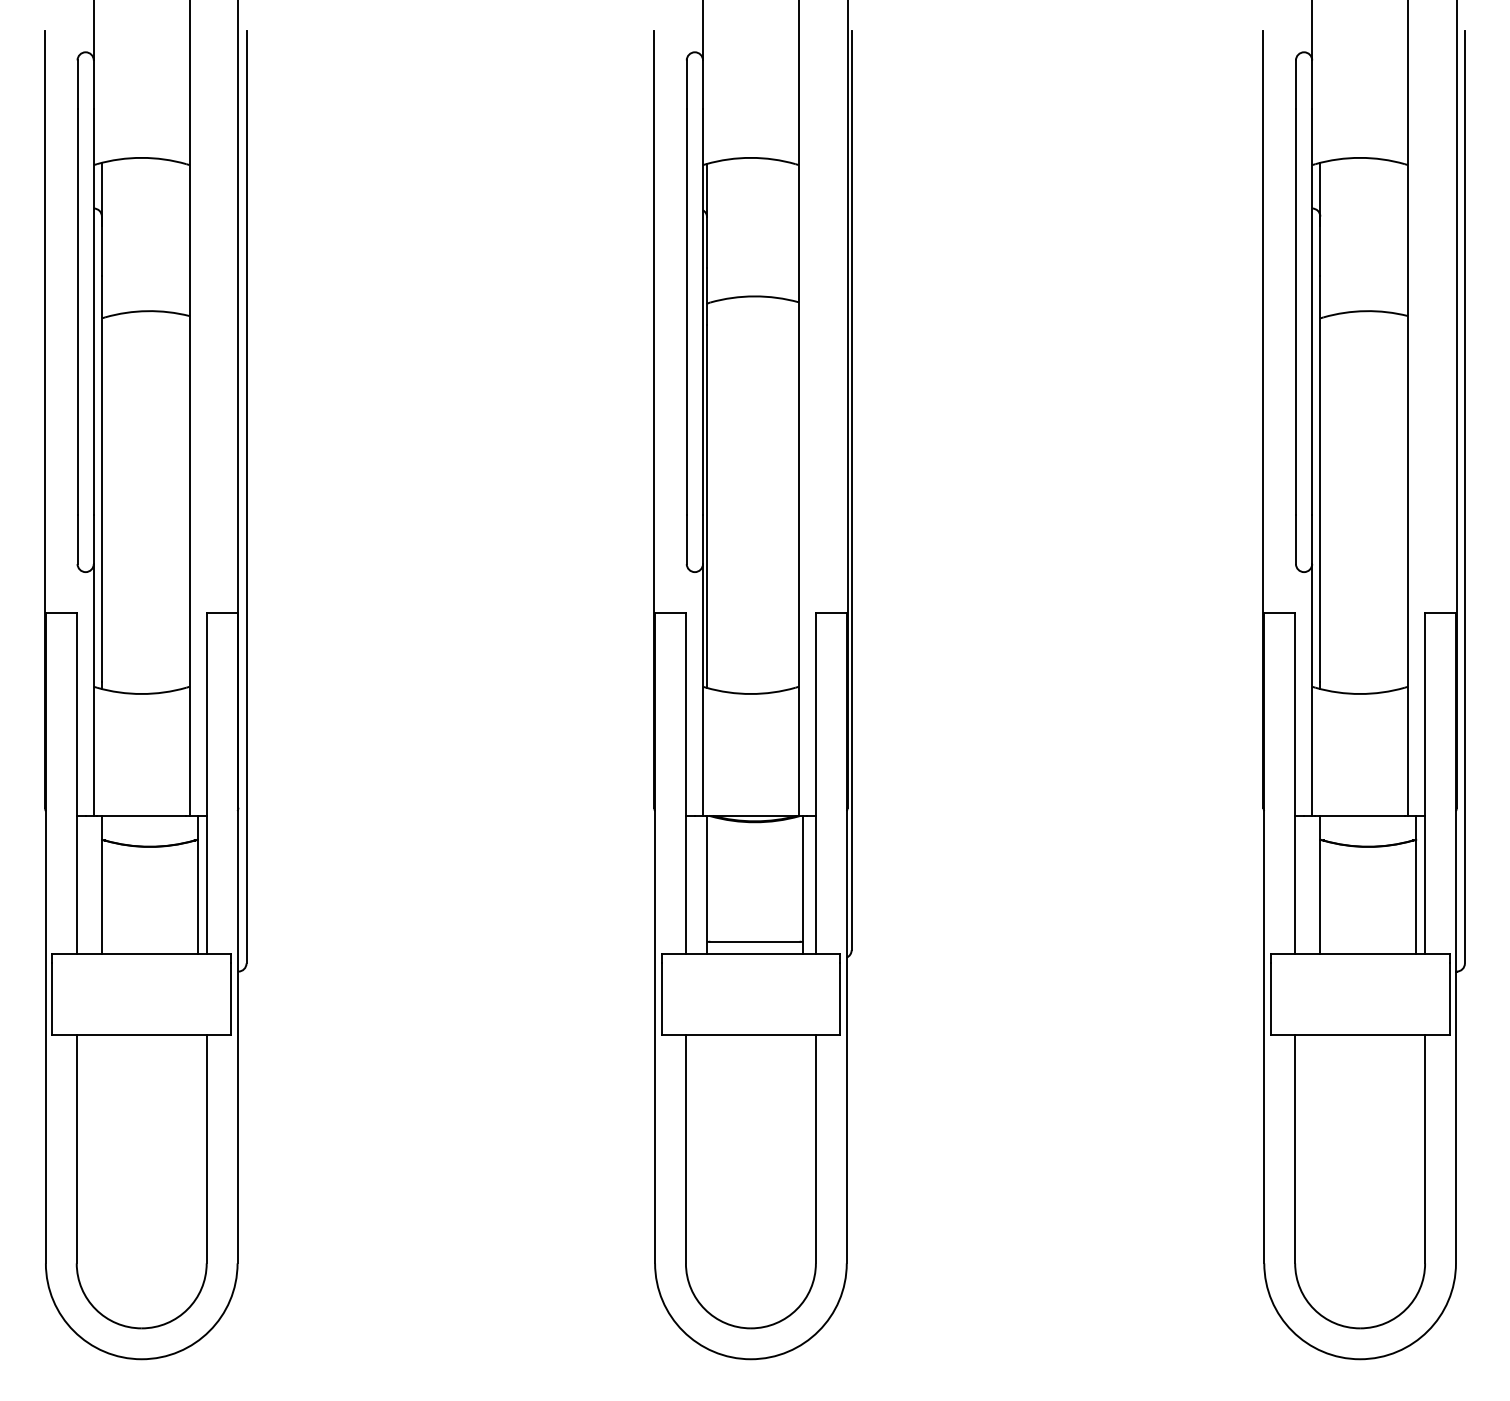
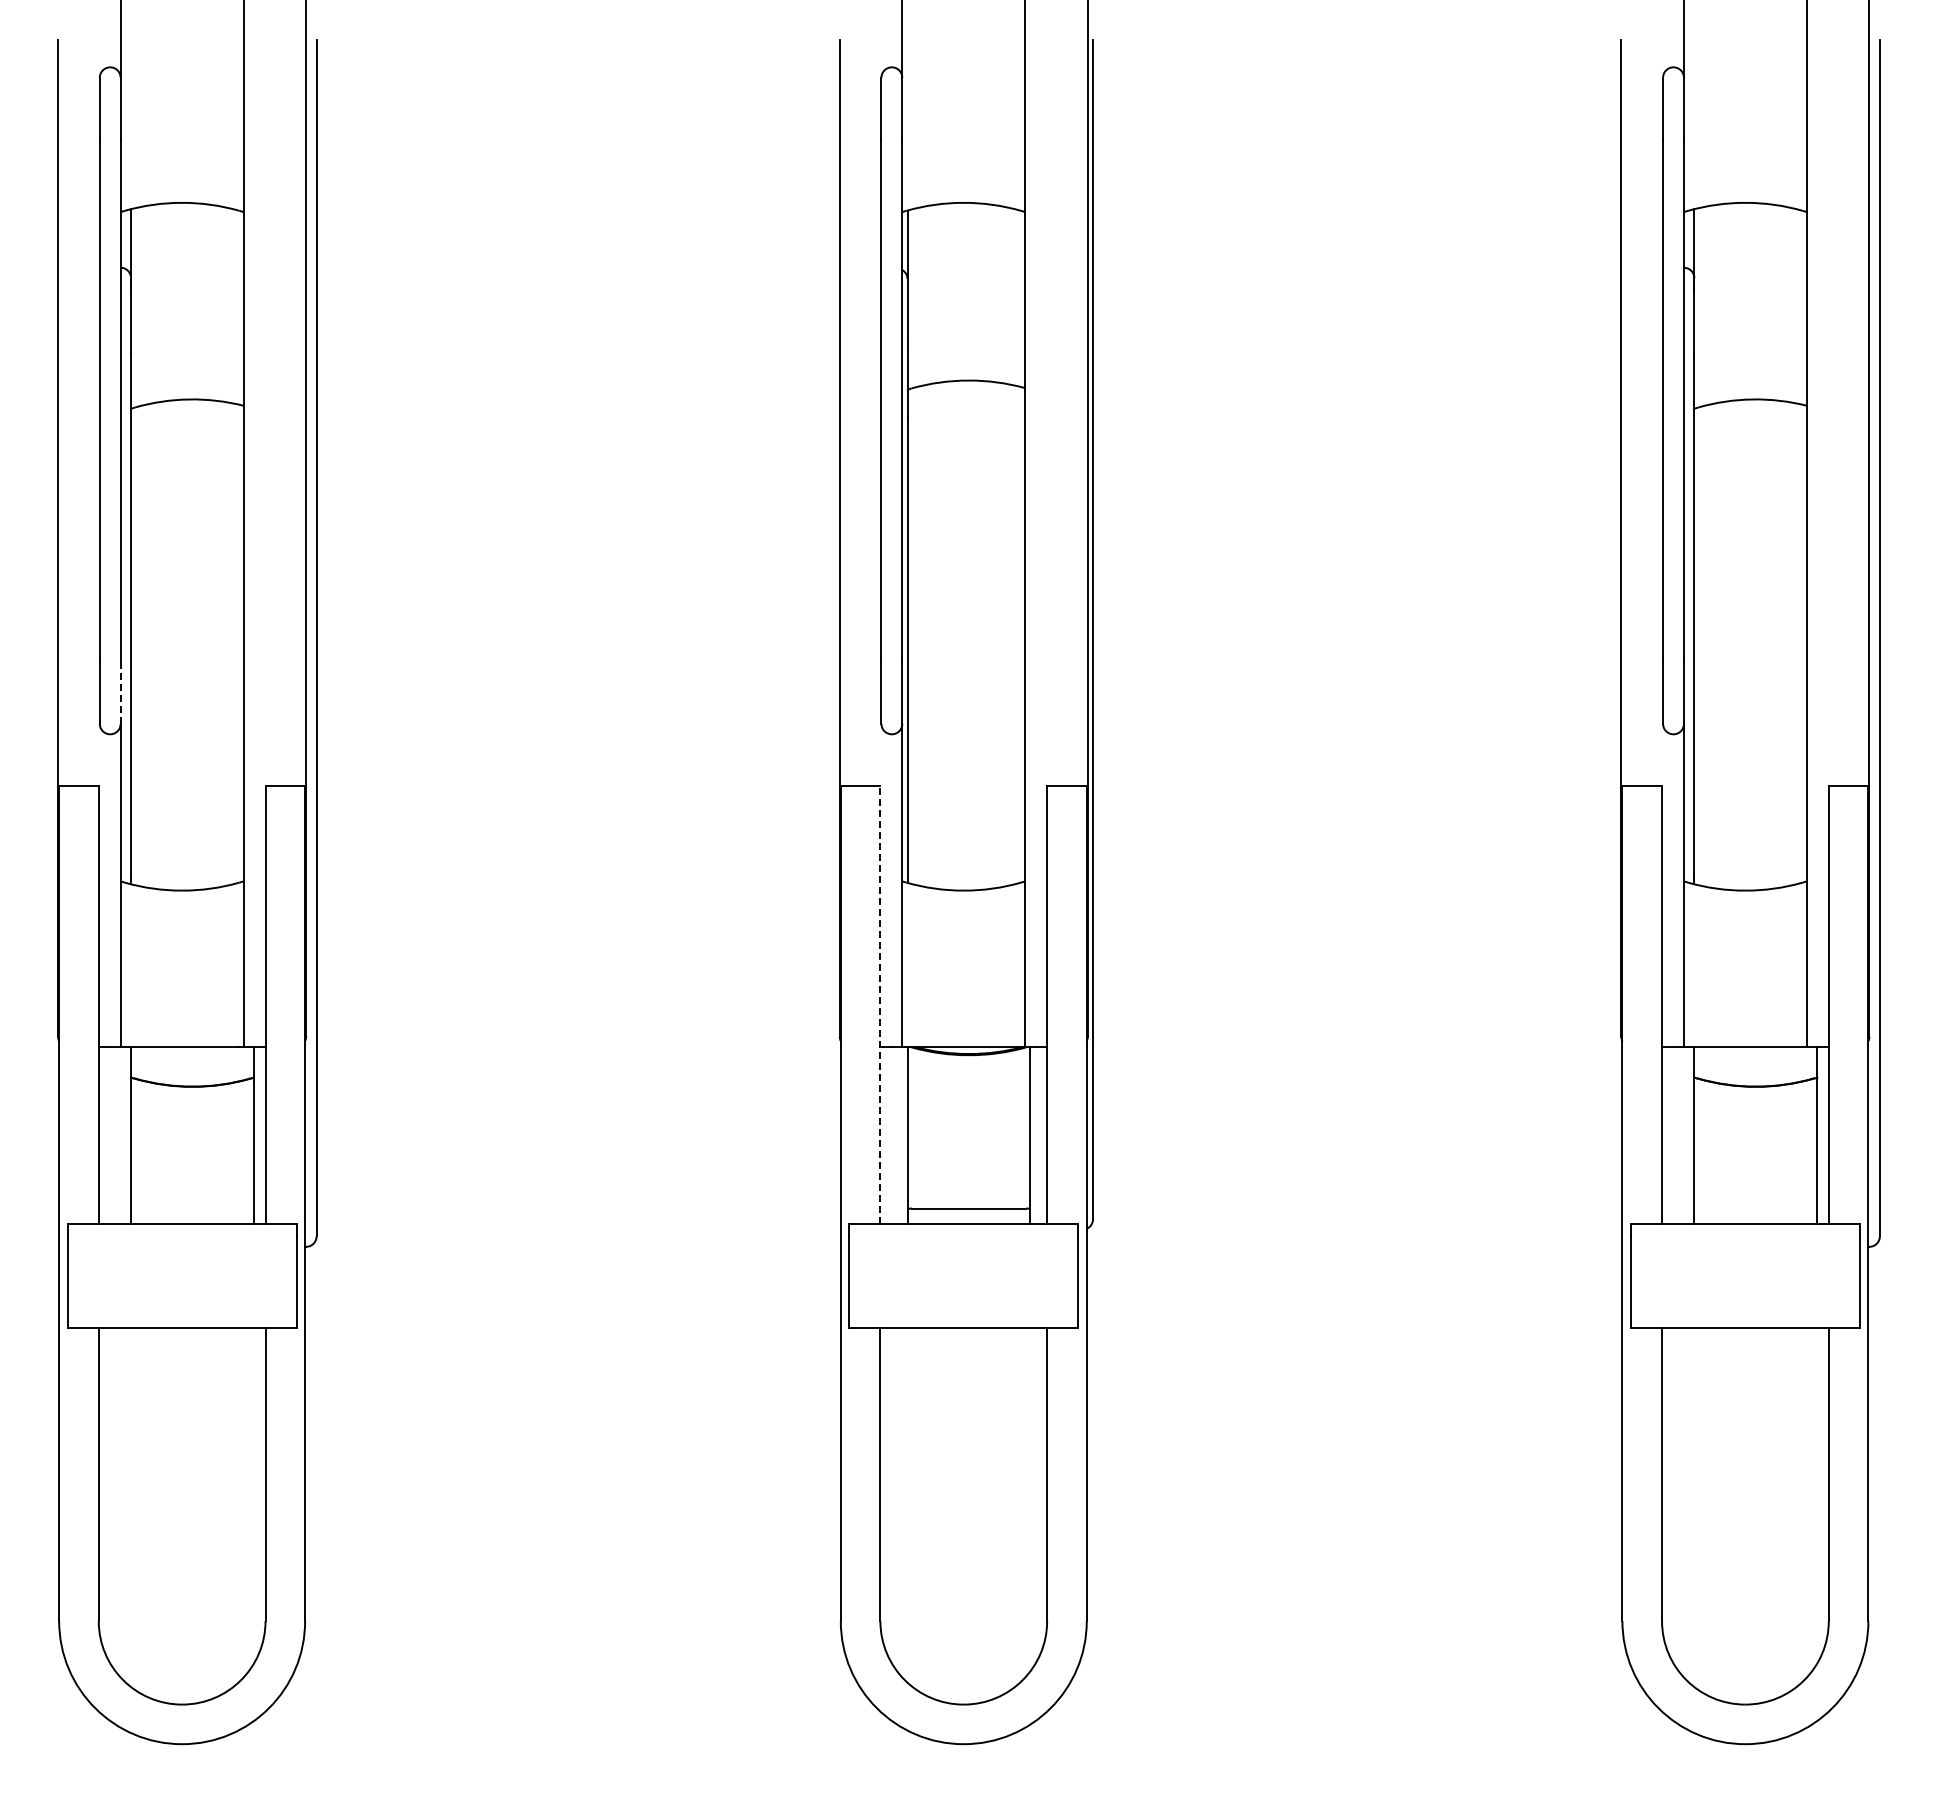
line: (93, 539) -> (120, 692), solid -> dashed
line: (686, 783) -> (880, 1005), solid -> dashed

